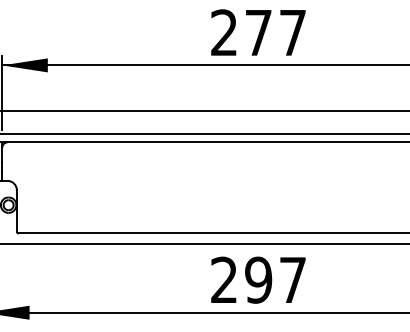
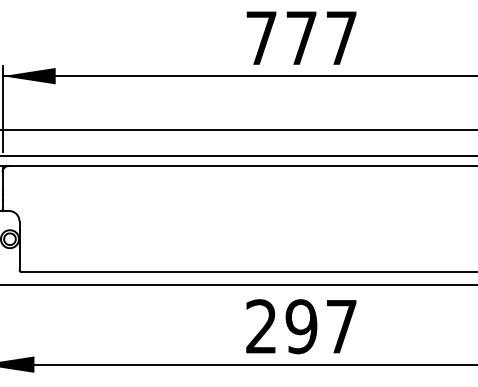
text: (224, 32) -> (261, 37), 277 -> 777

